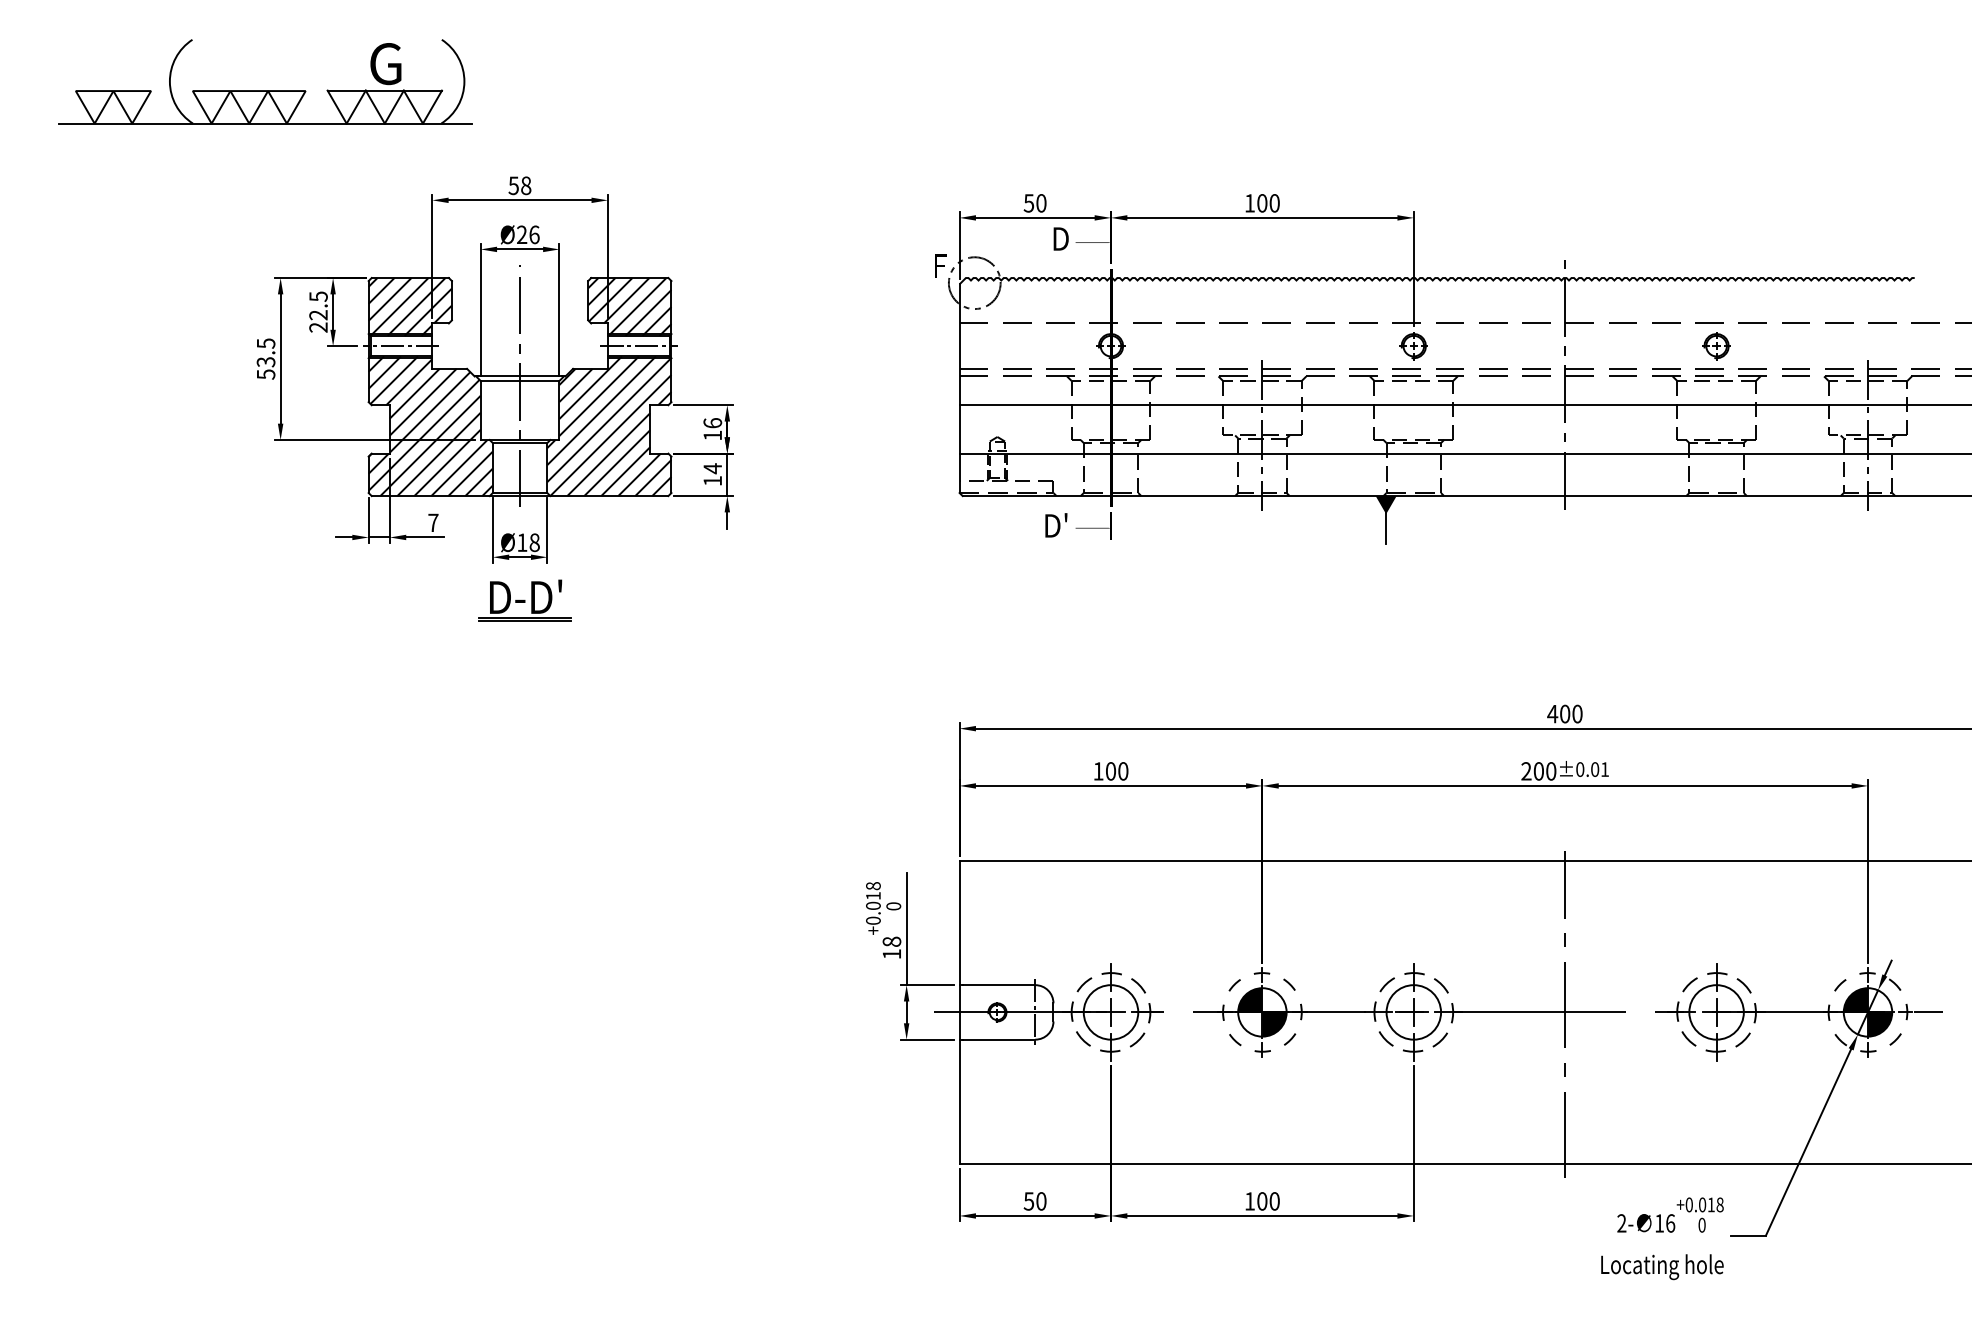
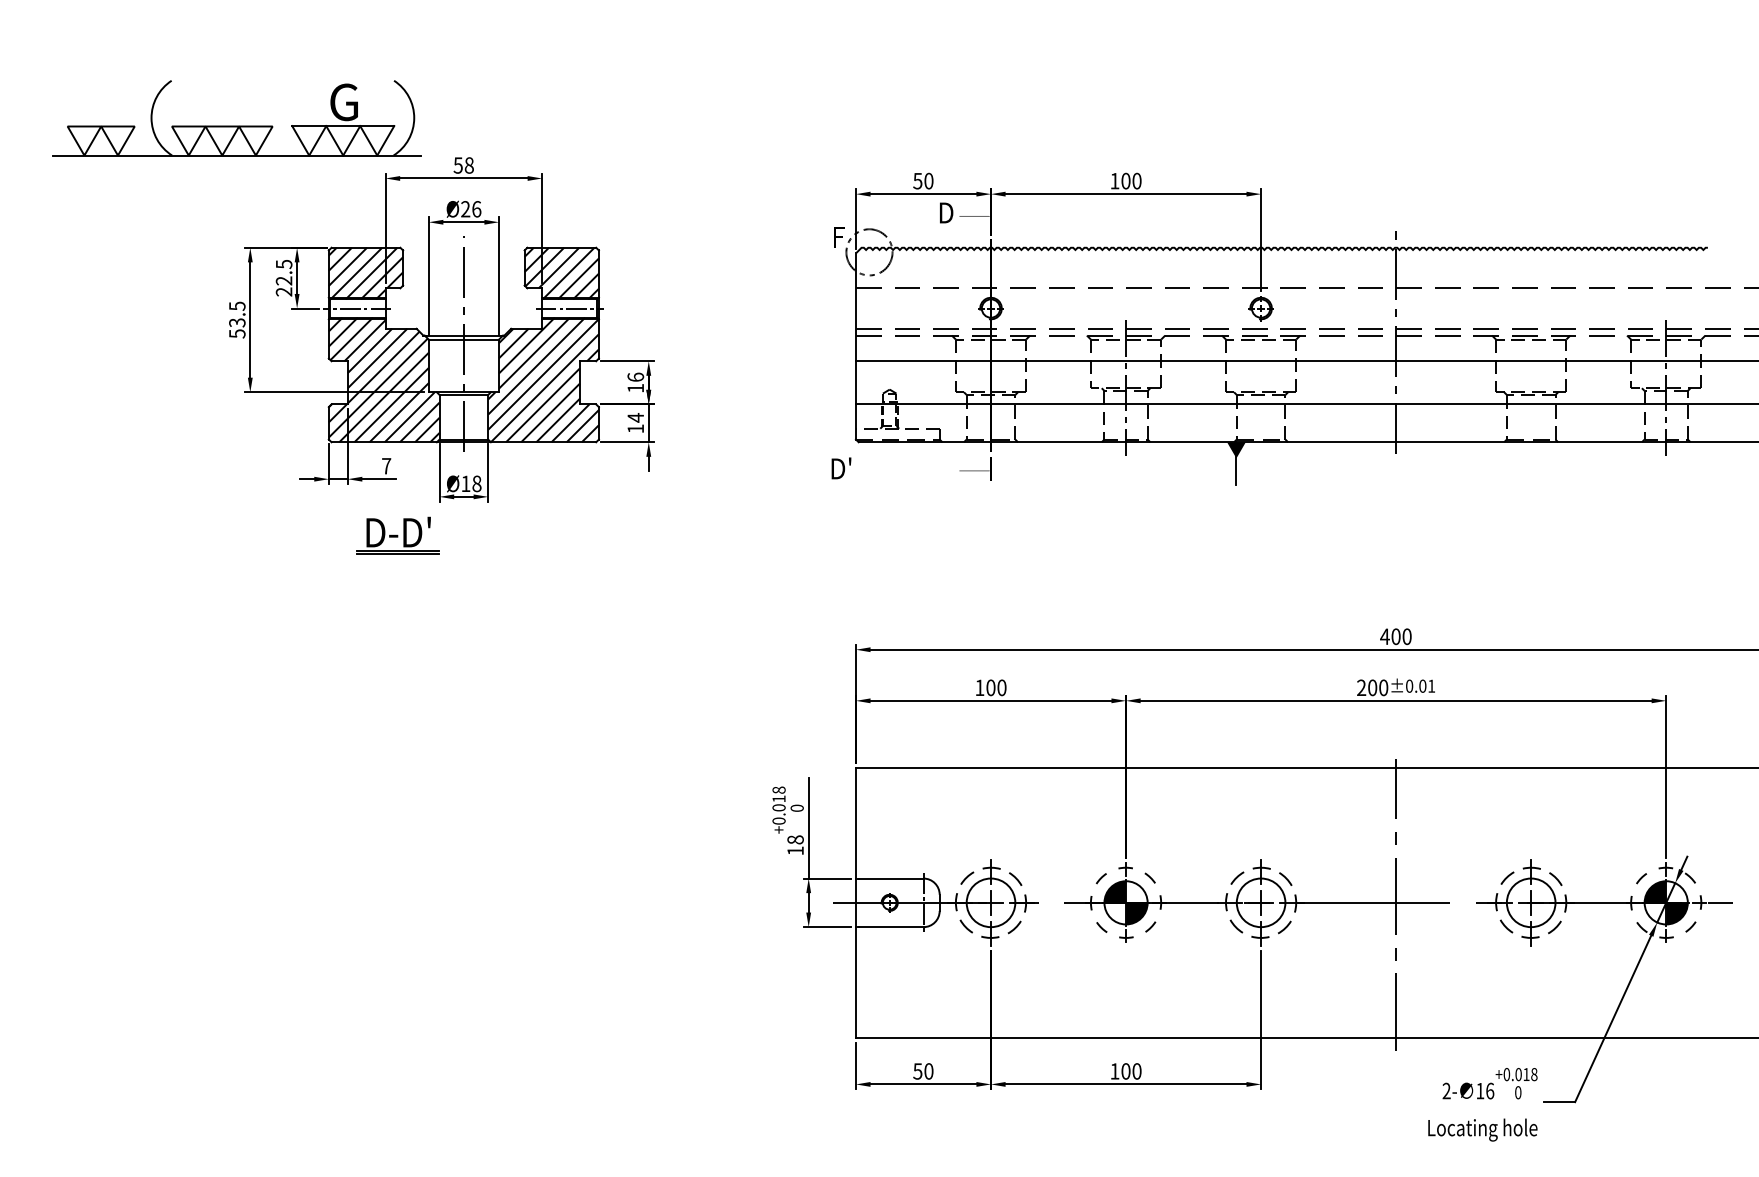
part: (265, 90) -> (236, 125), moved
part: (1716, 346) -> (1531, 308), removed
text: (1056, 525) -> (841, 468), moved
part: (524, 600) -> (397, 535), moved

